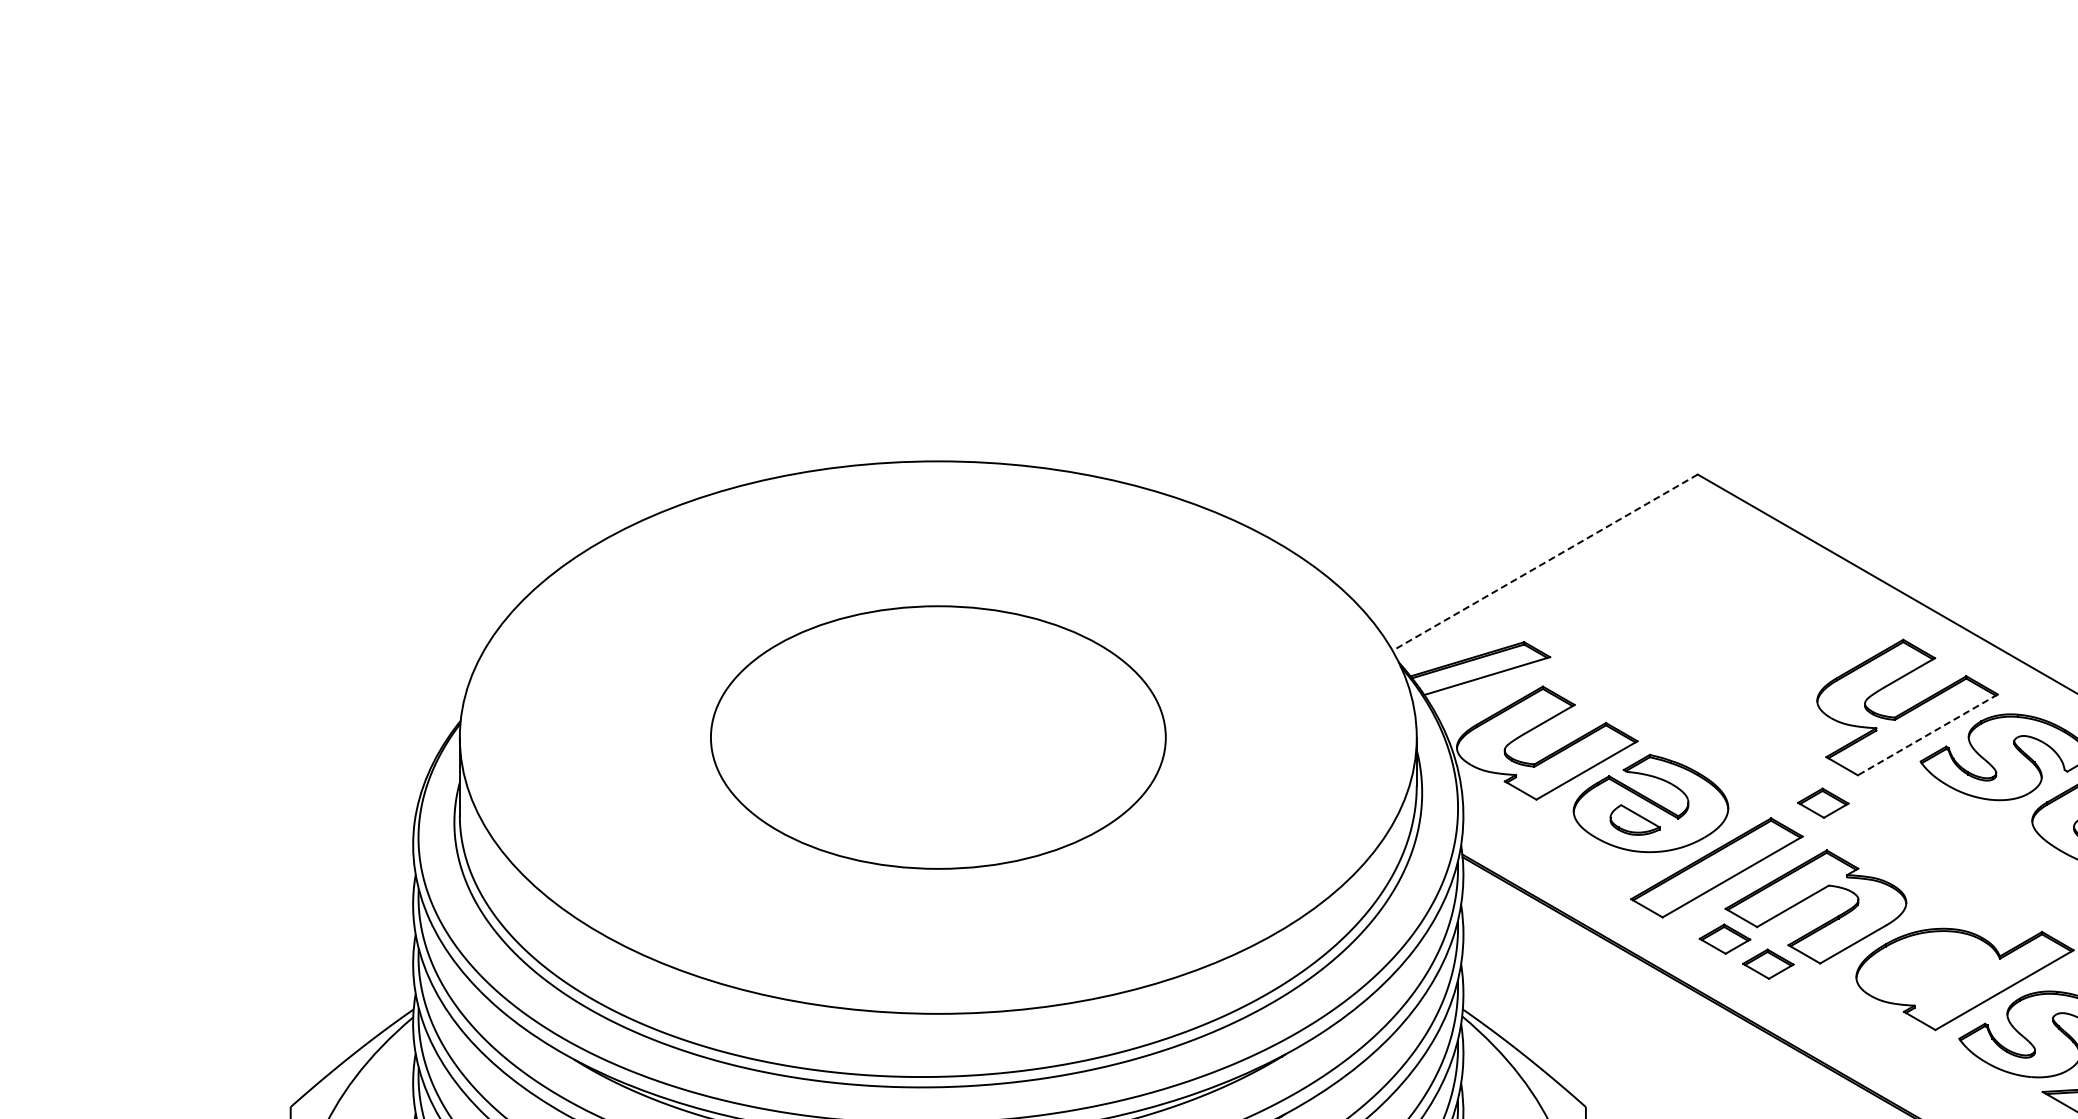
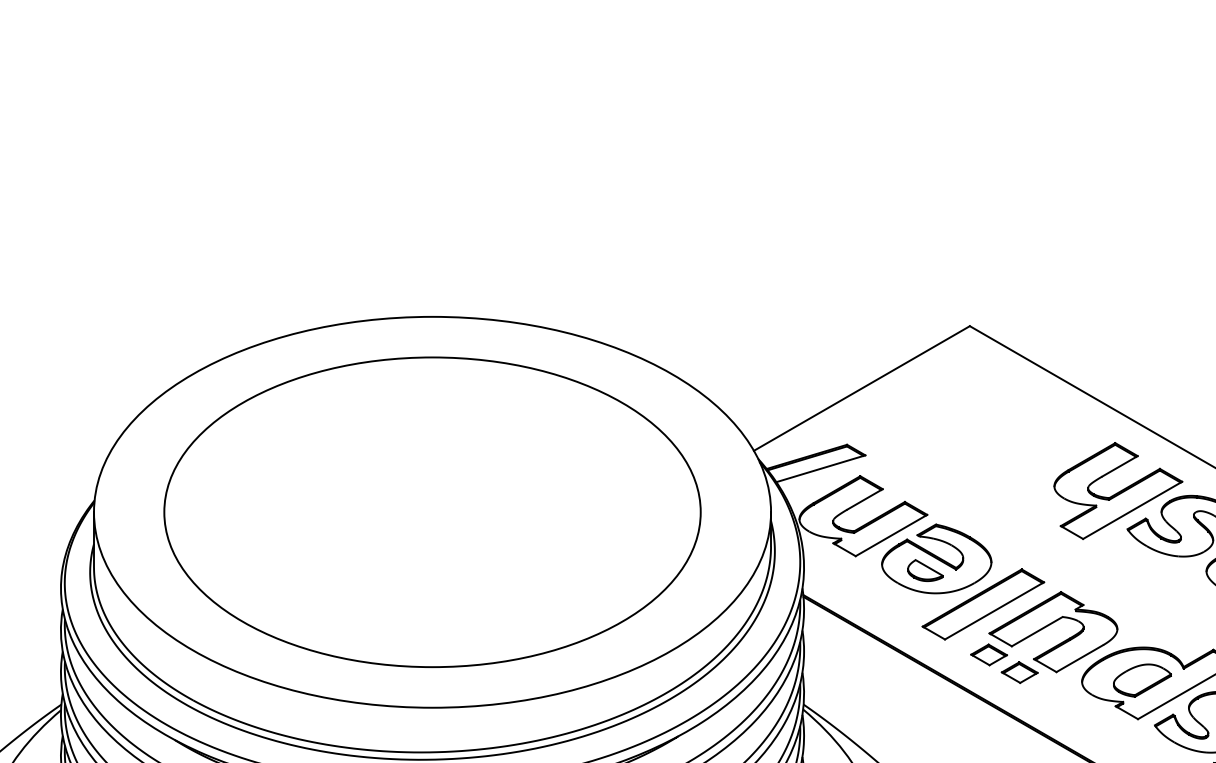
line: (1544, 562) -> (861, 388), dashed -> solid
line: (1927, 734) -> (1132, 510), dashed -> solid
part: (938, 737) -> (432, 512), size x1.67
part: (1823, 802) -> (1058, 558), removed
part: (1941, 975) -> (1142, 680), added

